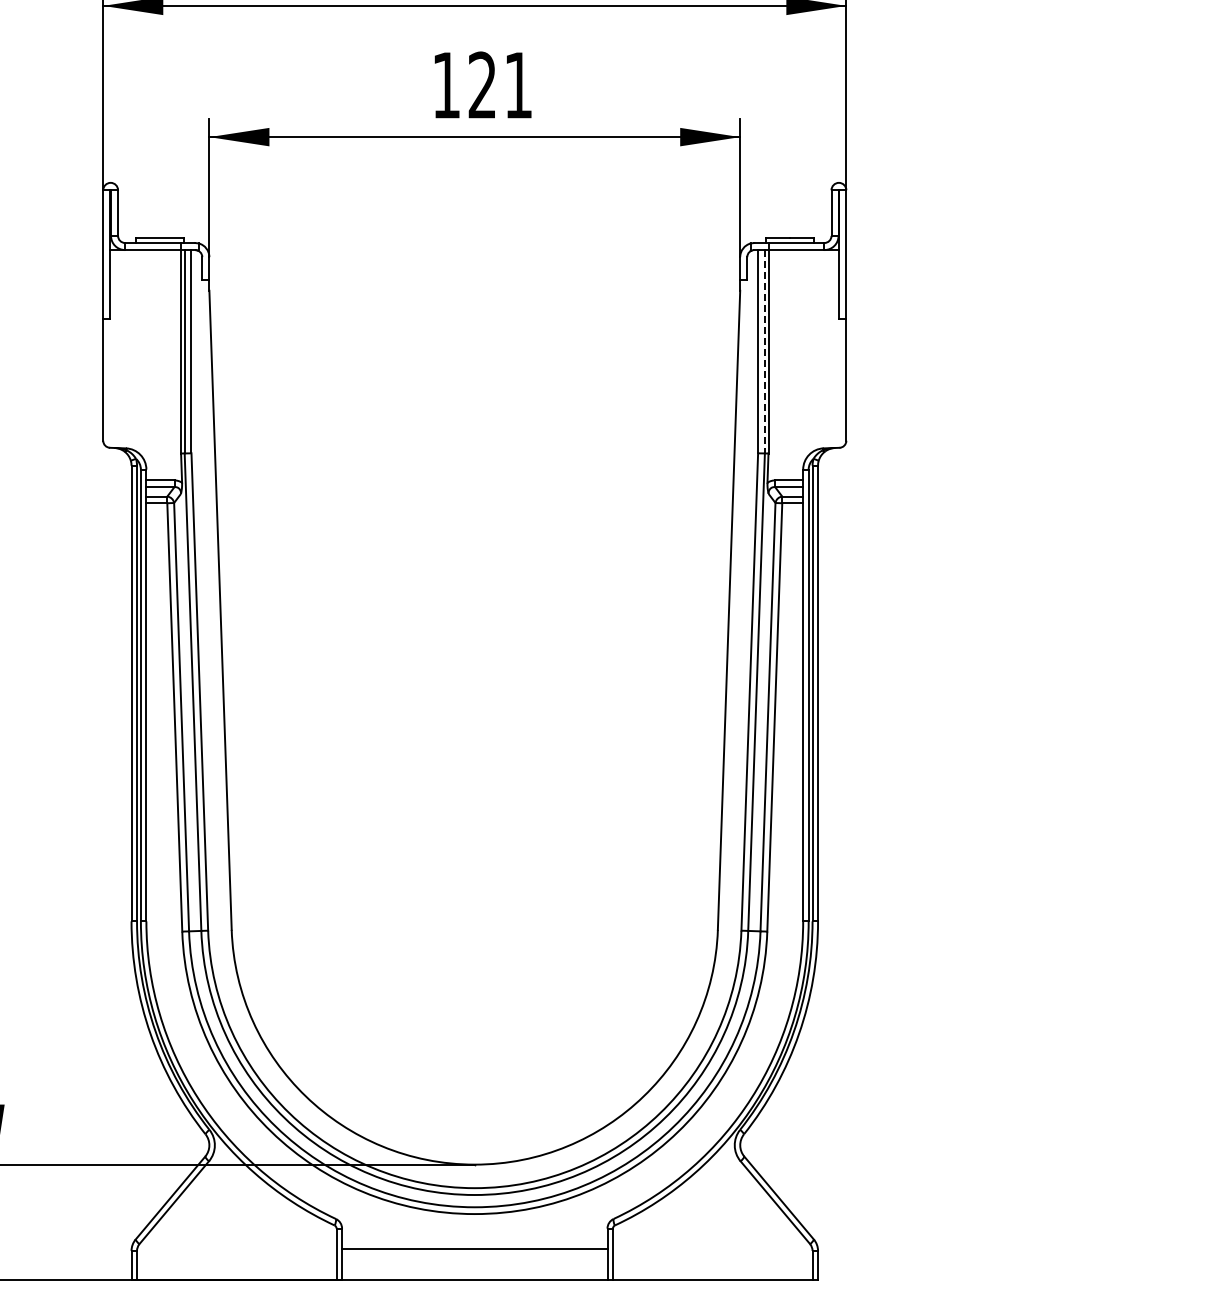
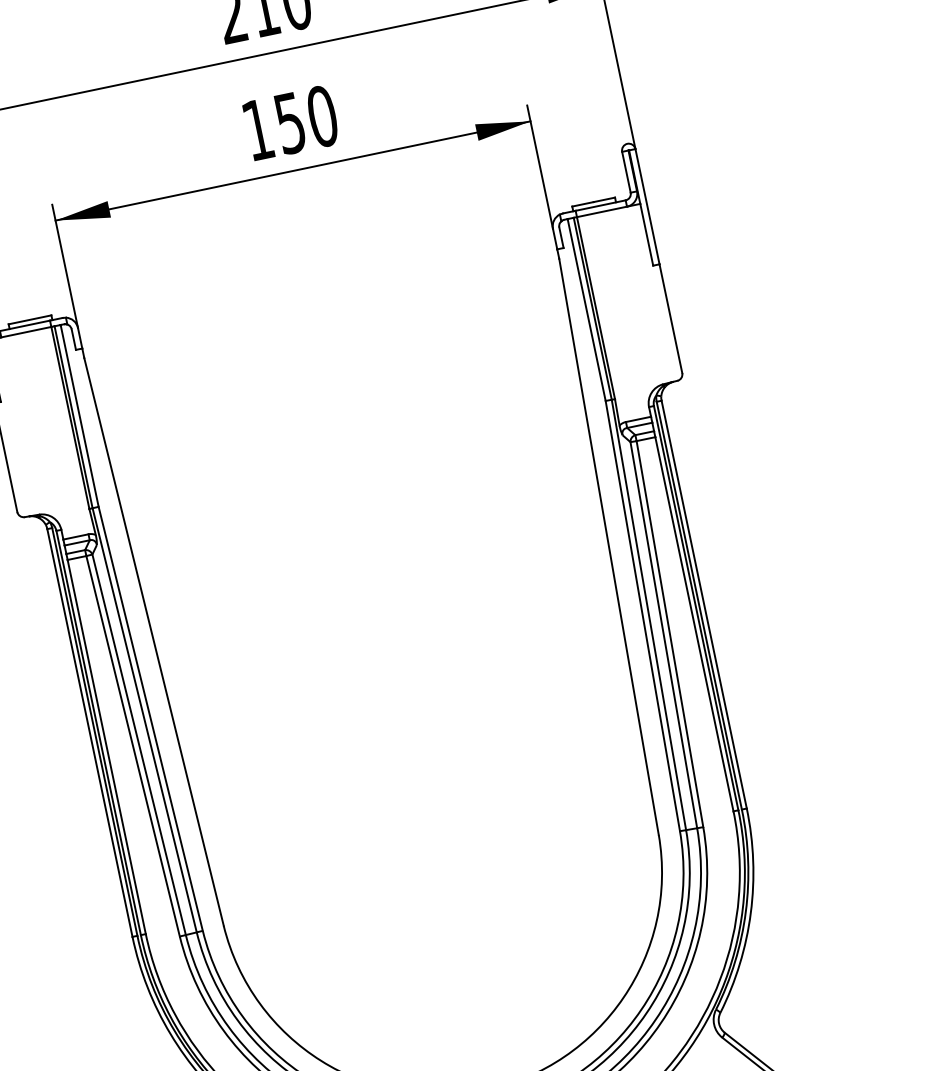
text: (500, 85) -> (306, 119), 121 -> 150
line: (764, 351) -> (592, 308), dashed -> solid

